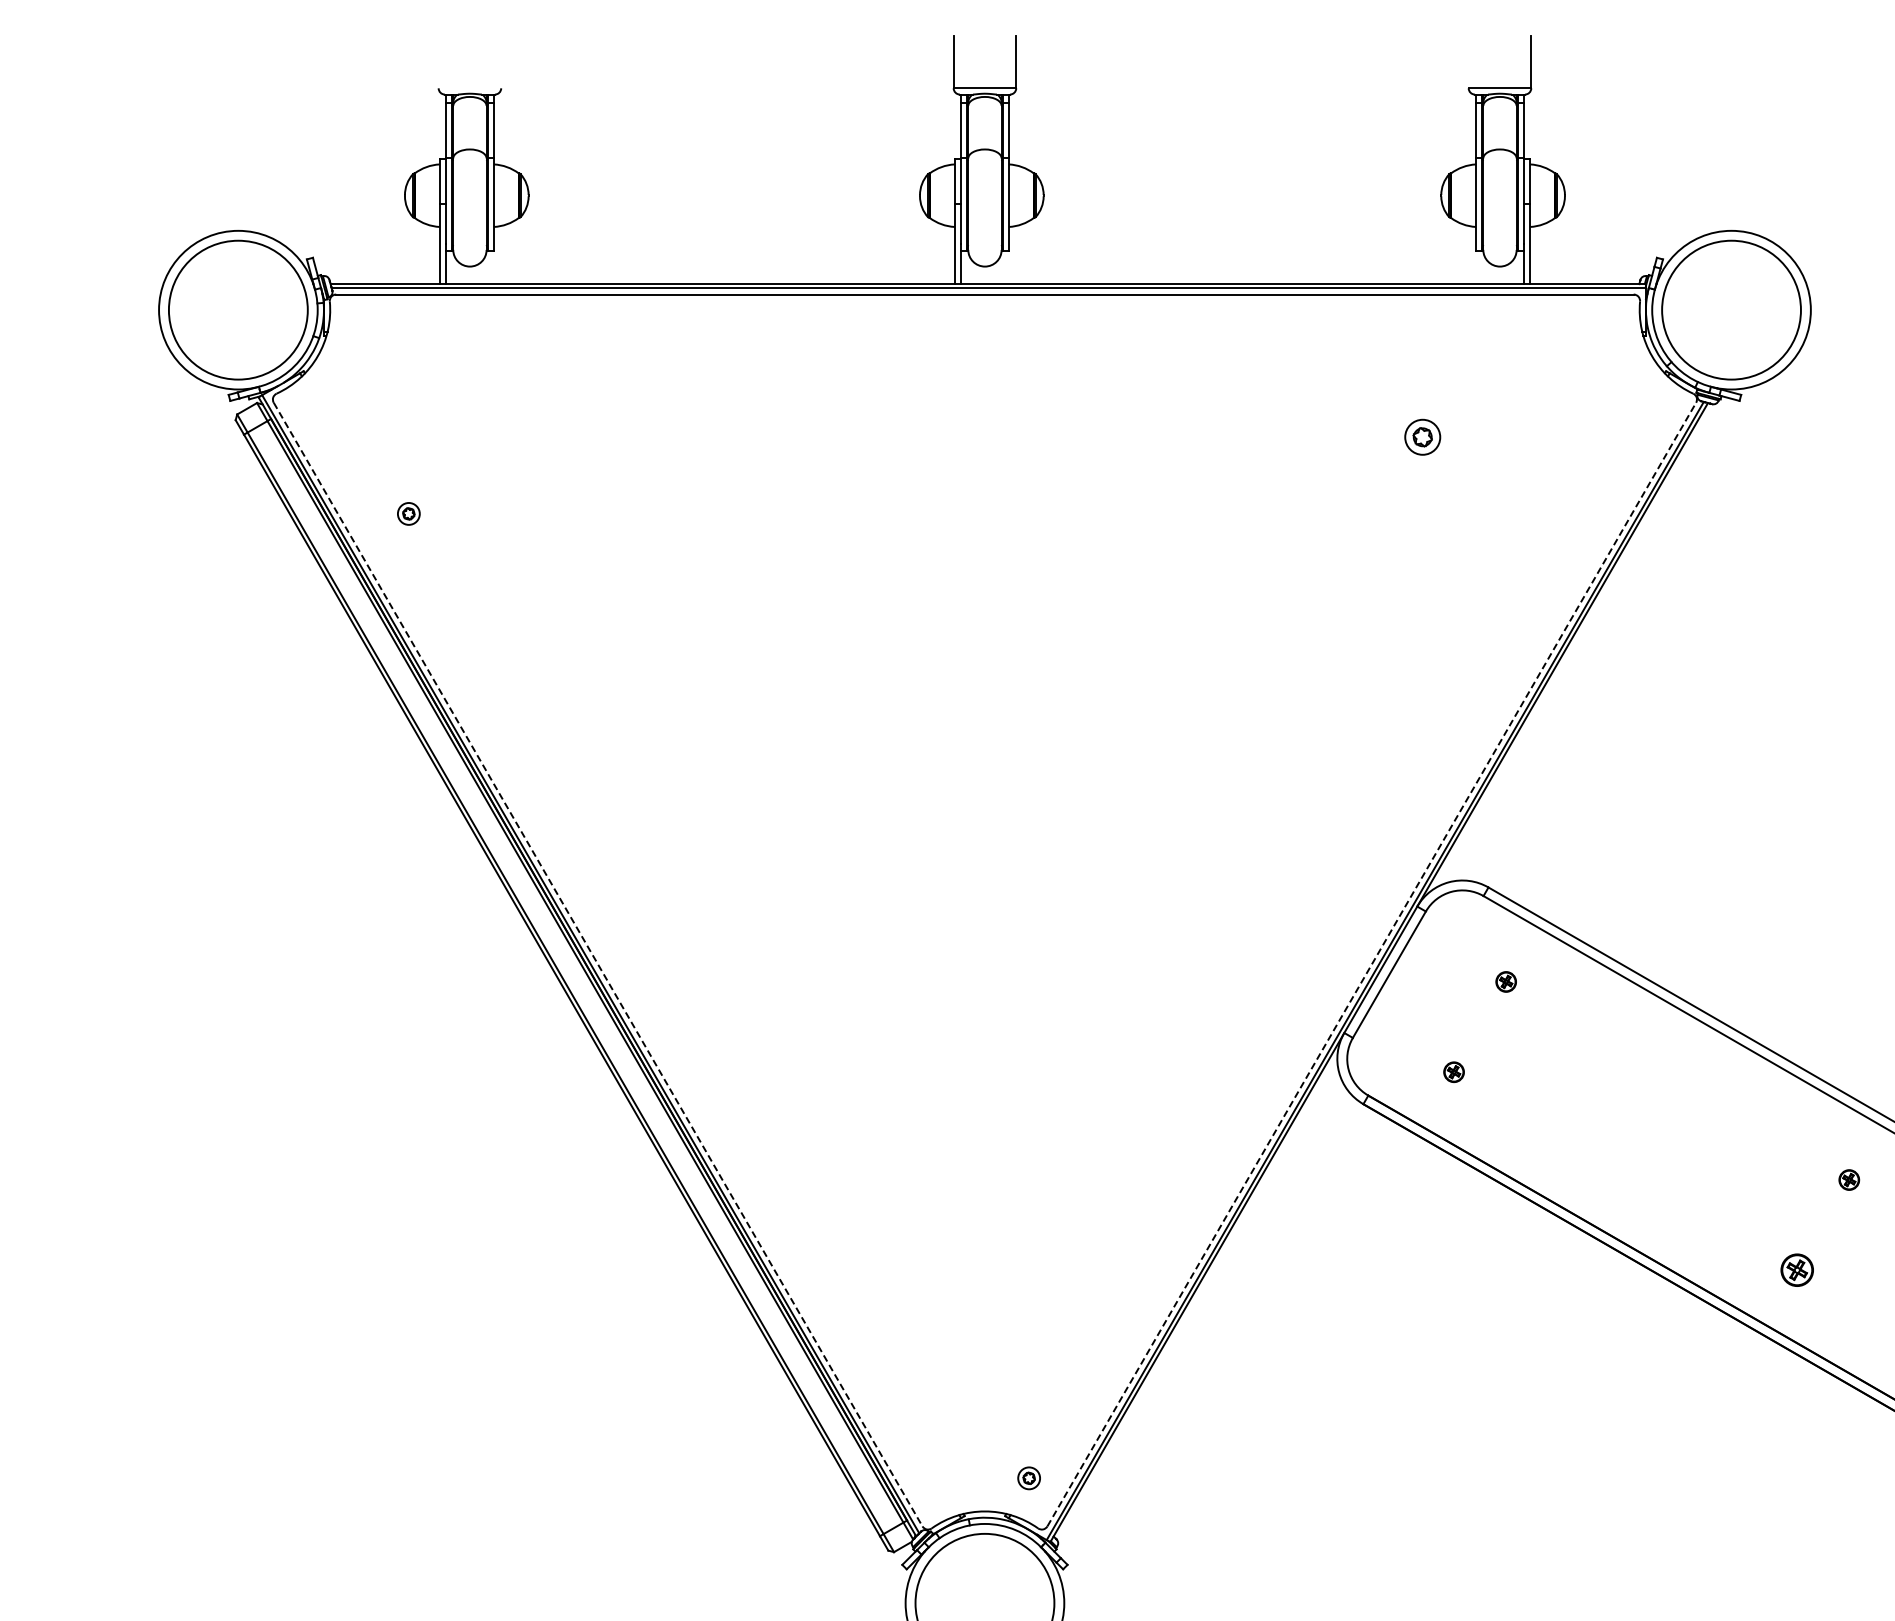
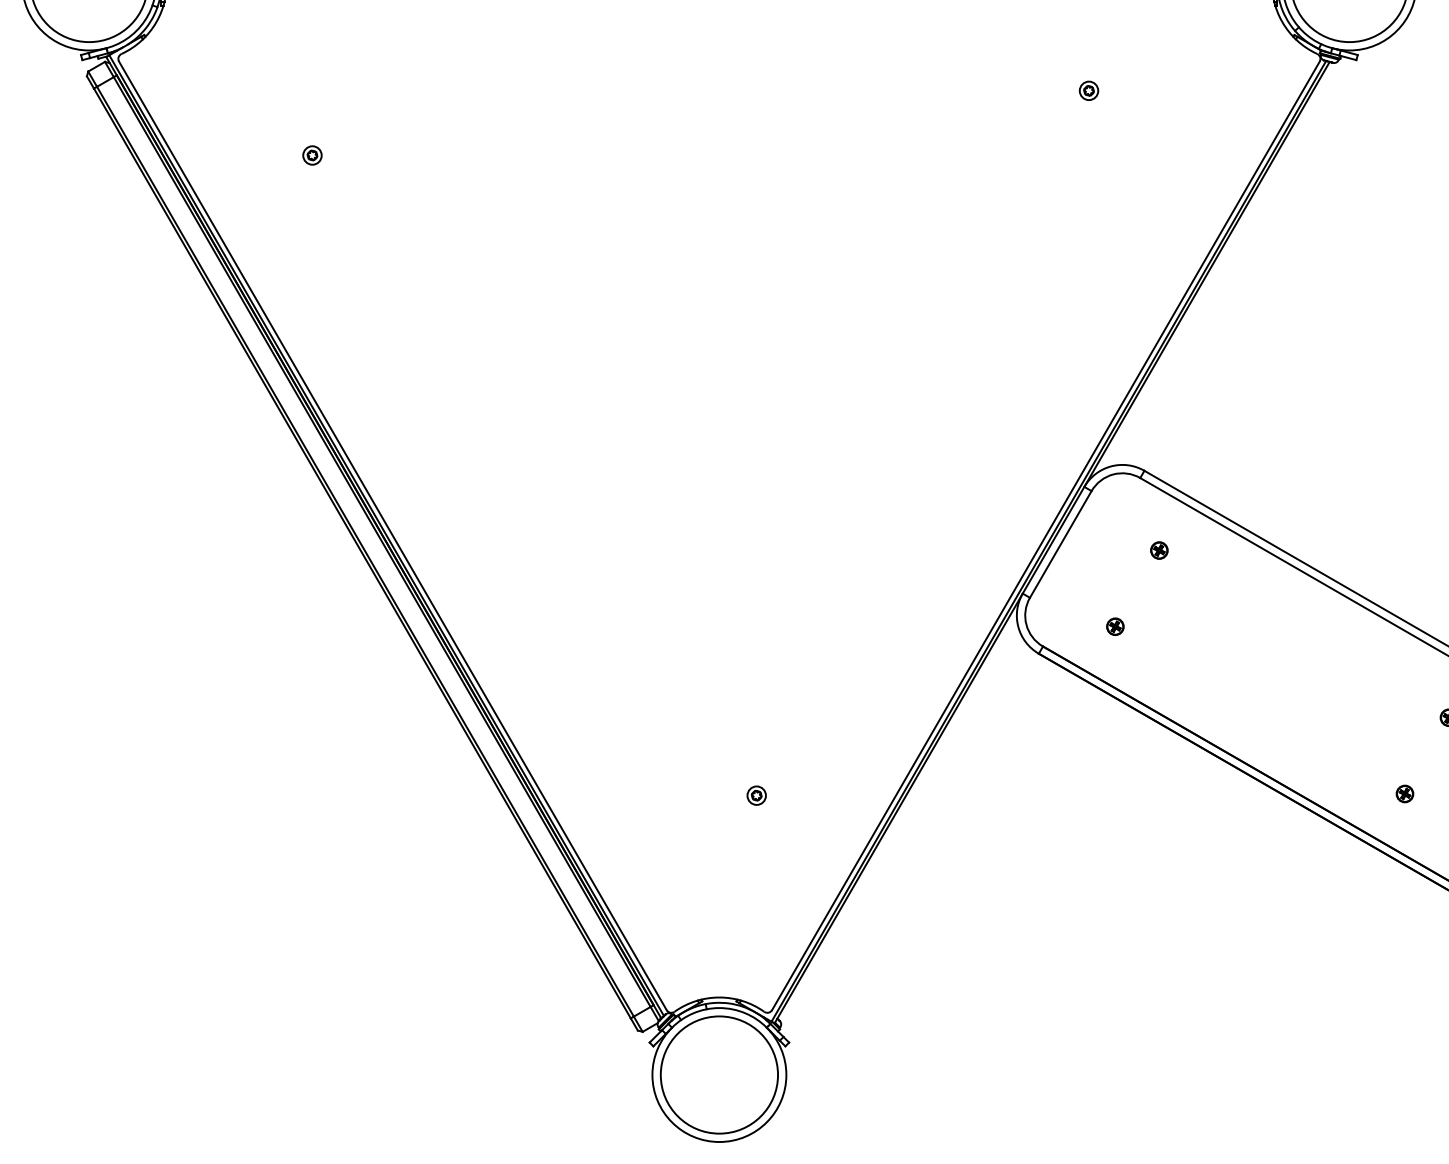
part: (1422, 437) -> (1088, 90), size x0.62
part: (408, 513) -> (312, 155), moved
line: (598, 964) -> (393, 535), dashed -> solid
line: (1371, 964) -> (1045, 535), dashed -> solid
part: (1796, 1270) -> (1404, 794), size x0.62
part: (1028, 1478) -> (756, 795), moved

